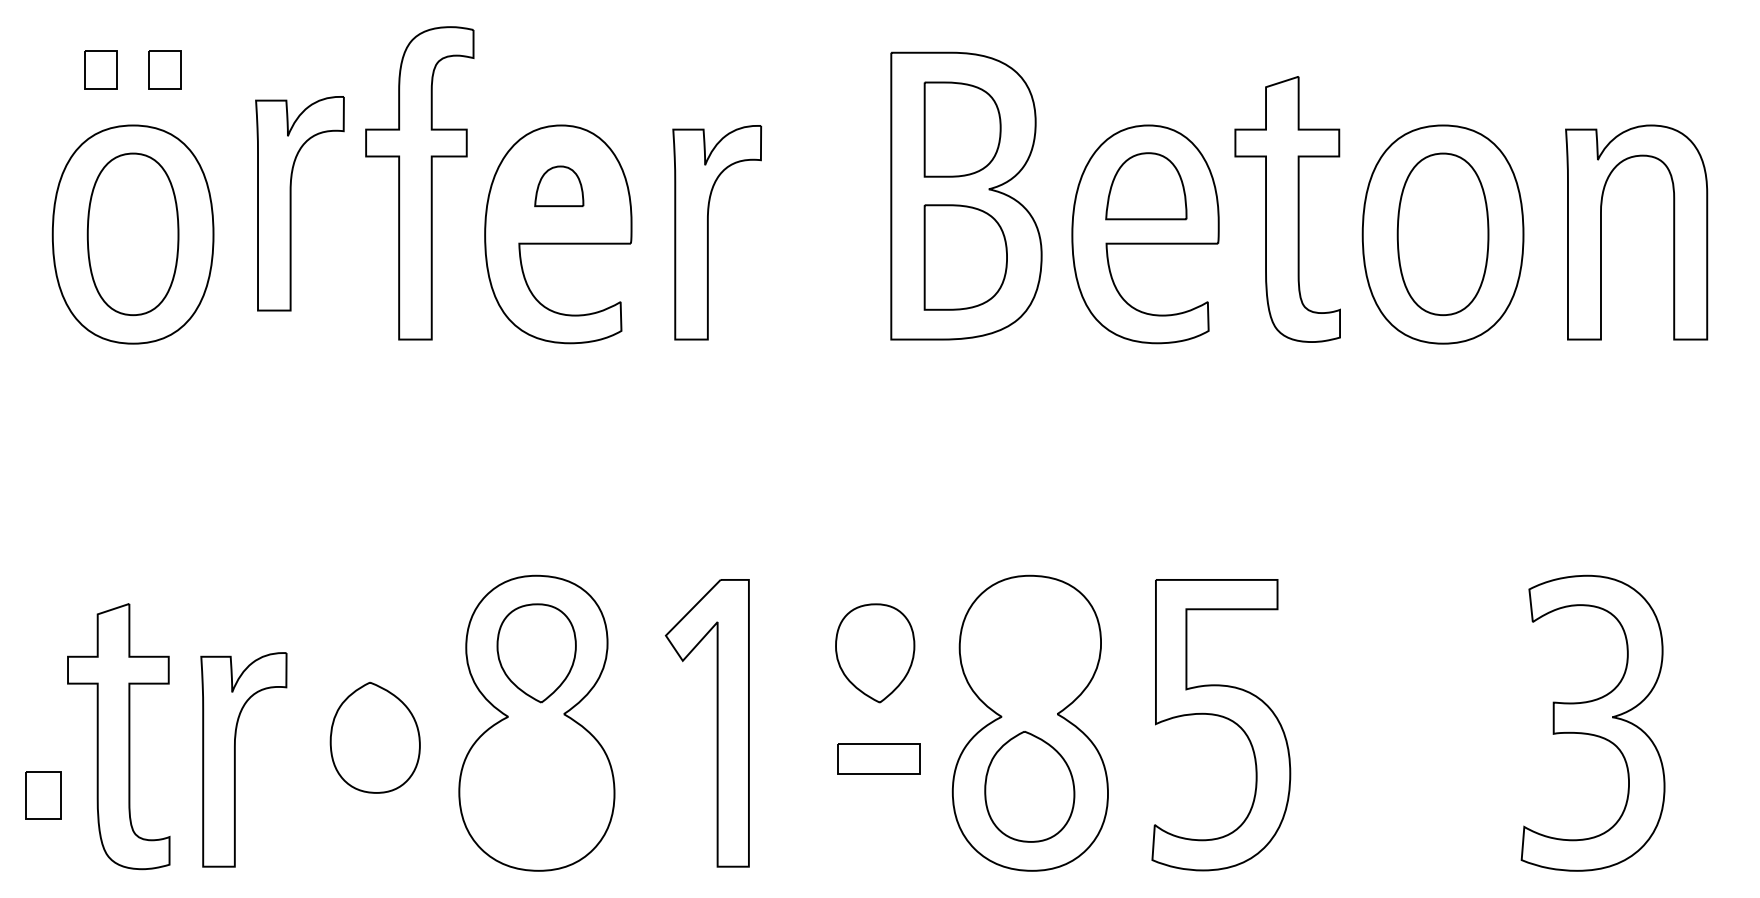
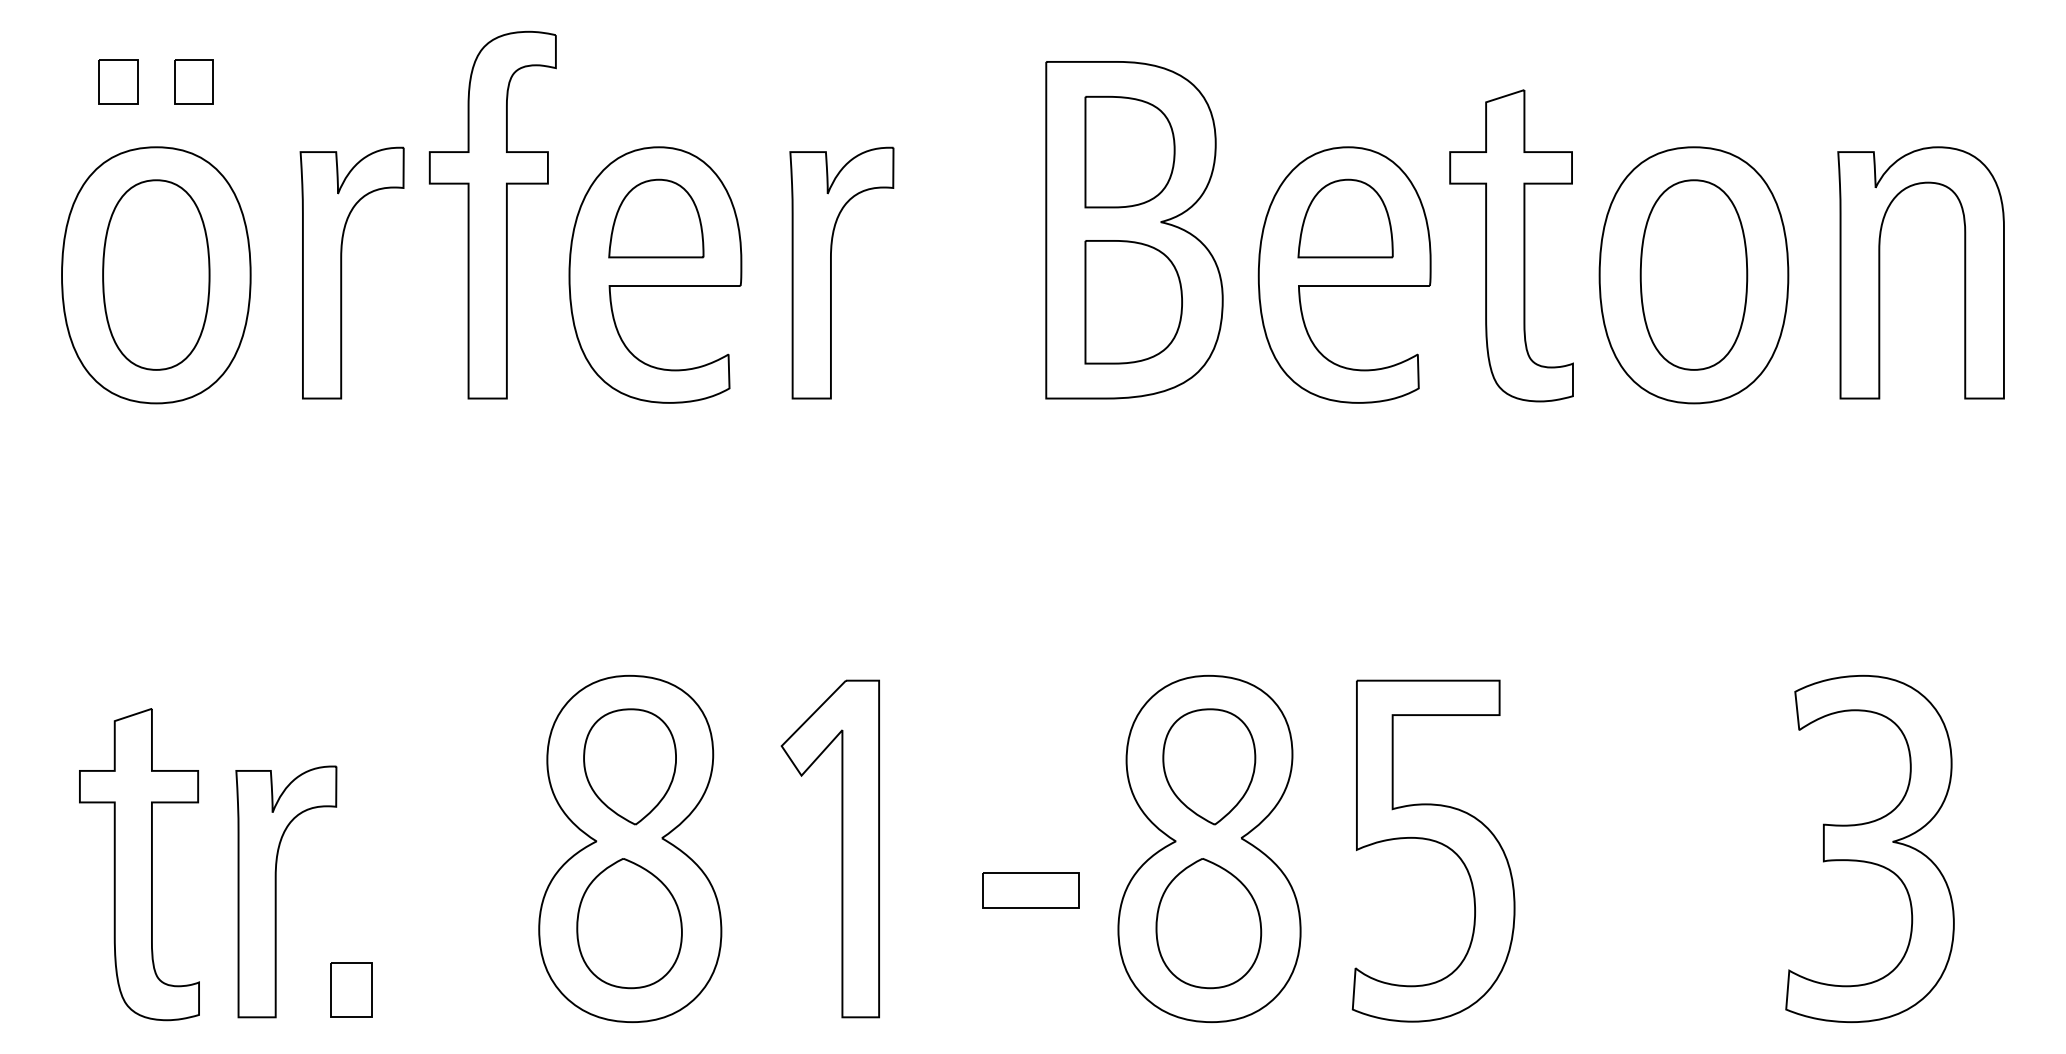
part: (559, 186) -> (656, 218), size x1.67
part: (291, 203) -> (342, 272), moved
part: (875, 653) -> (1209, 767), moved
part: (374, 737) -> (628, 923), moved
part: (43, 795) -> (351, 990), moved

